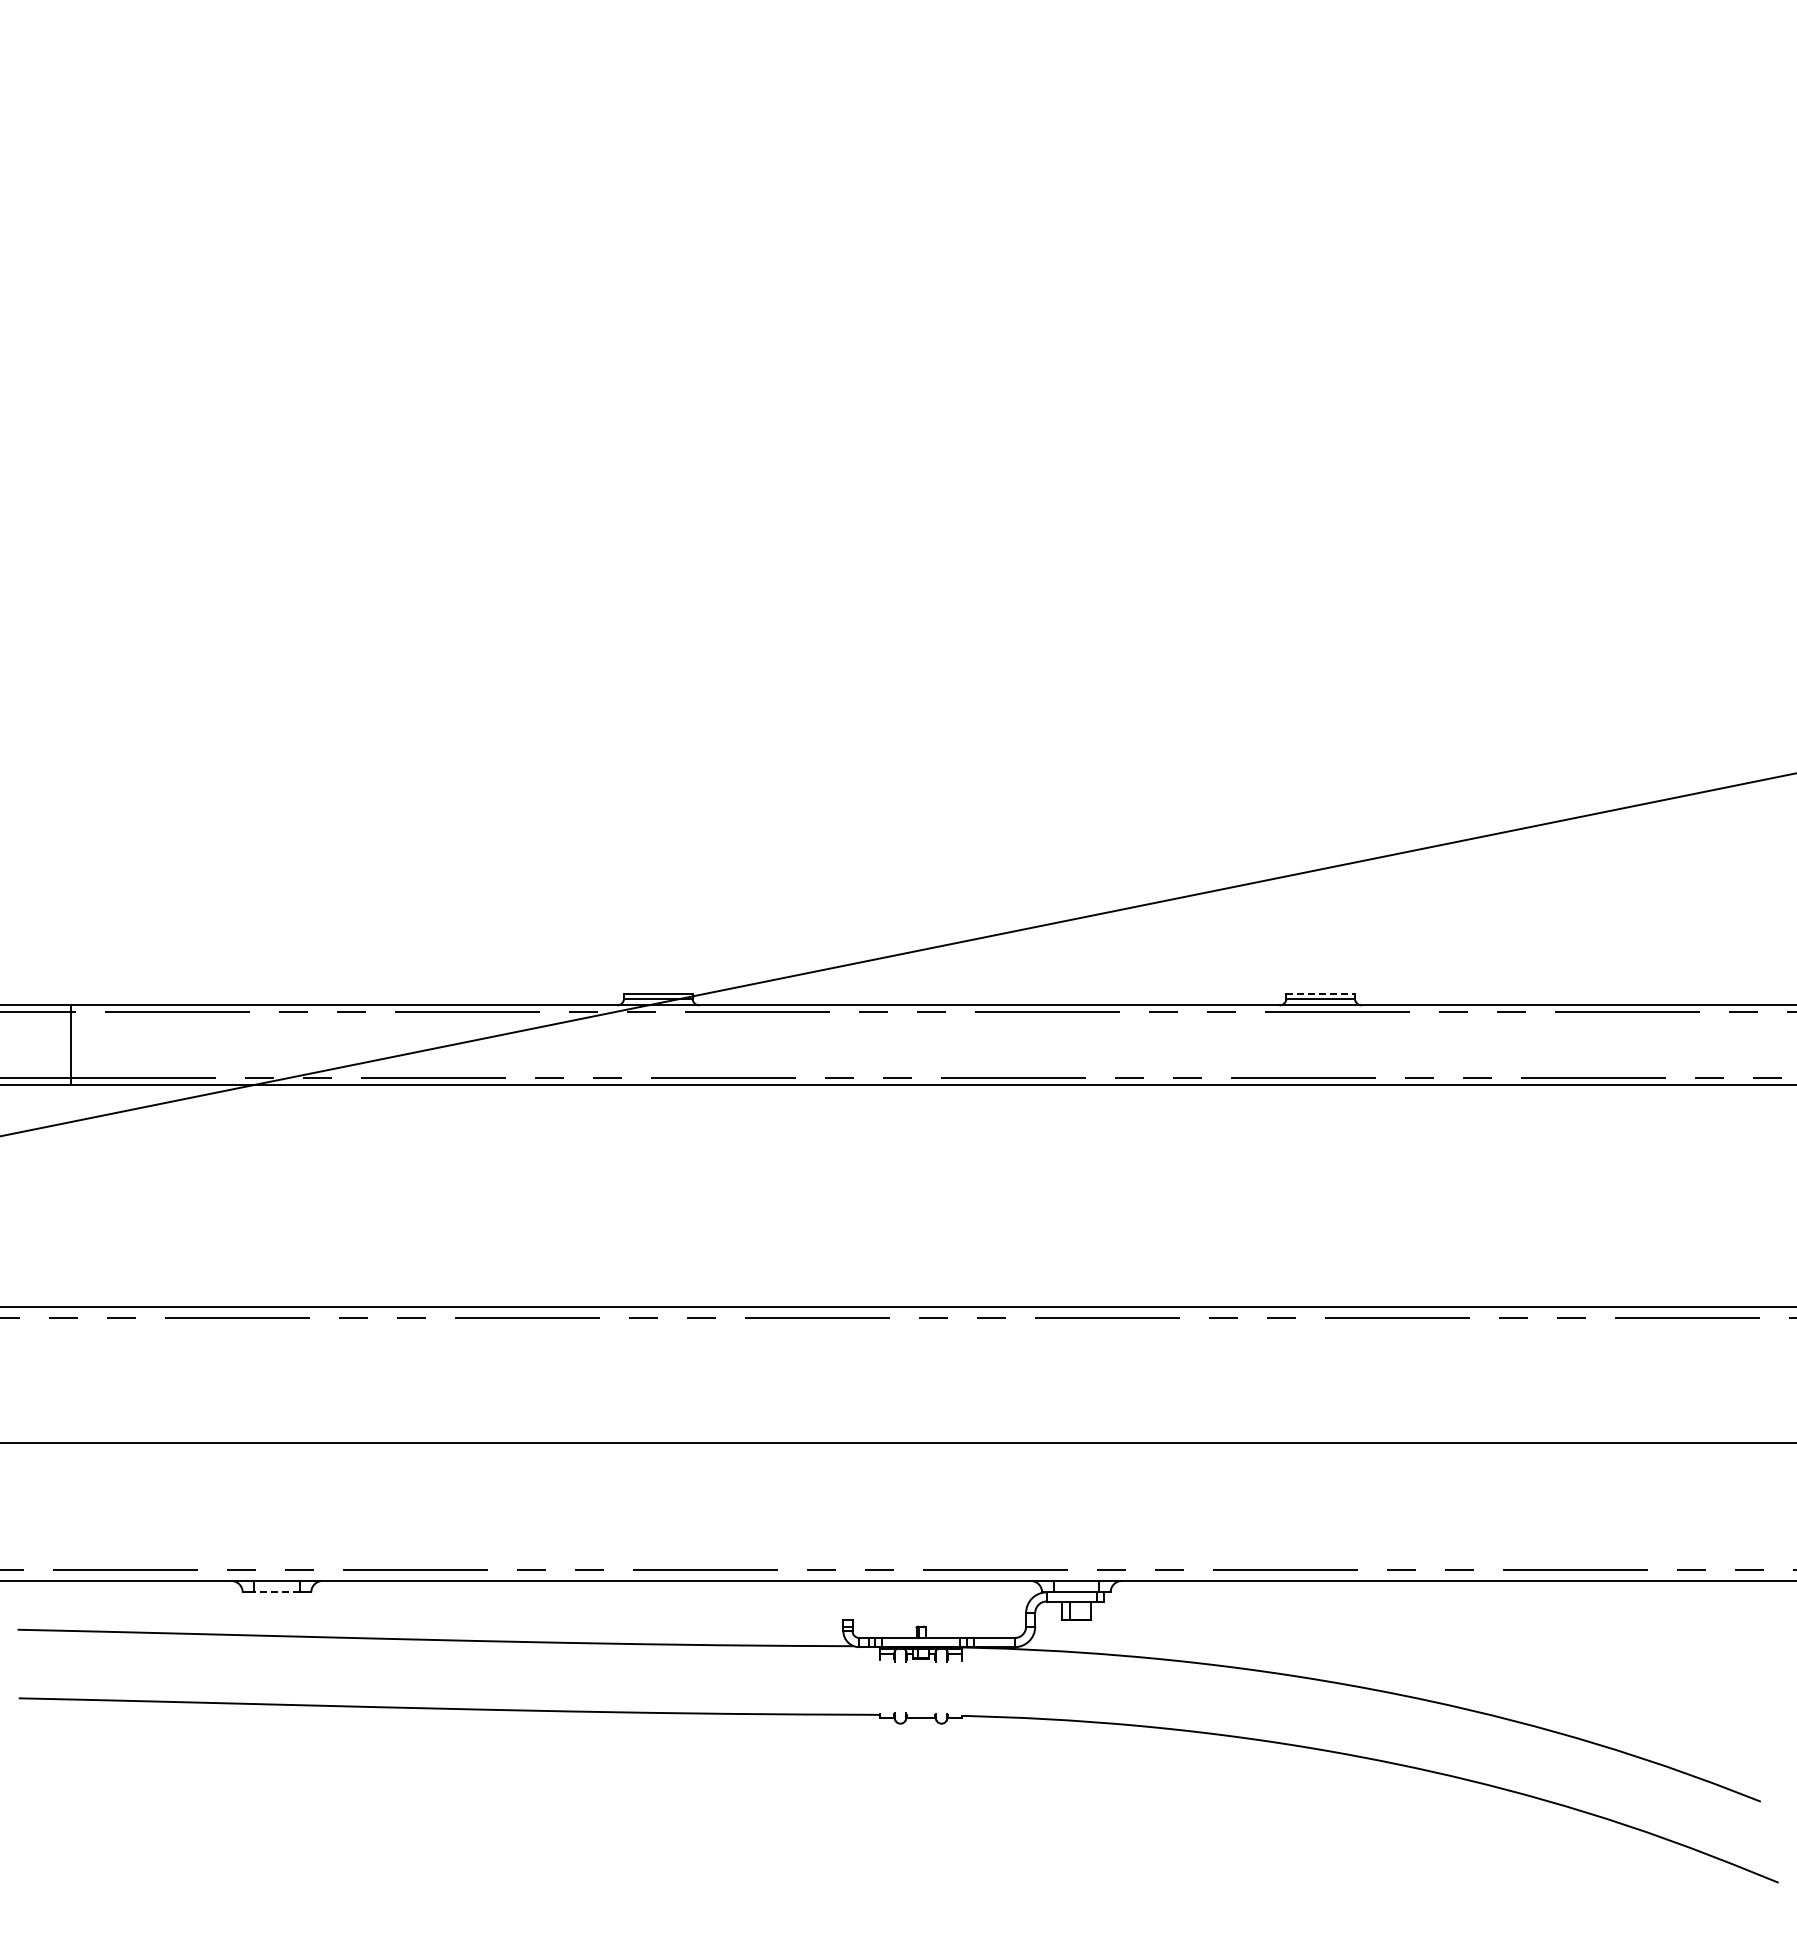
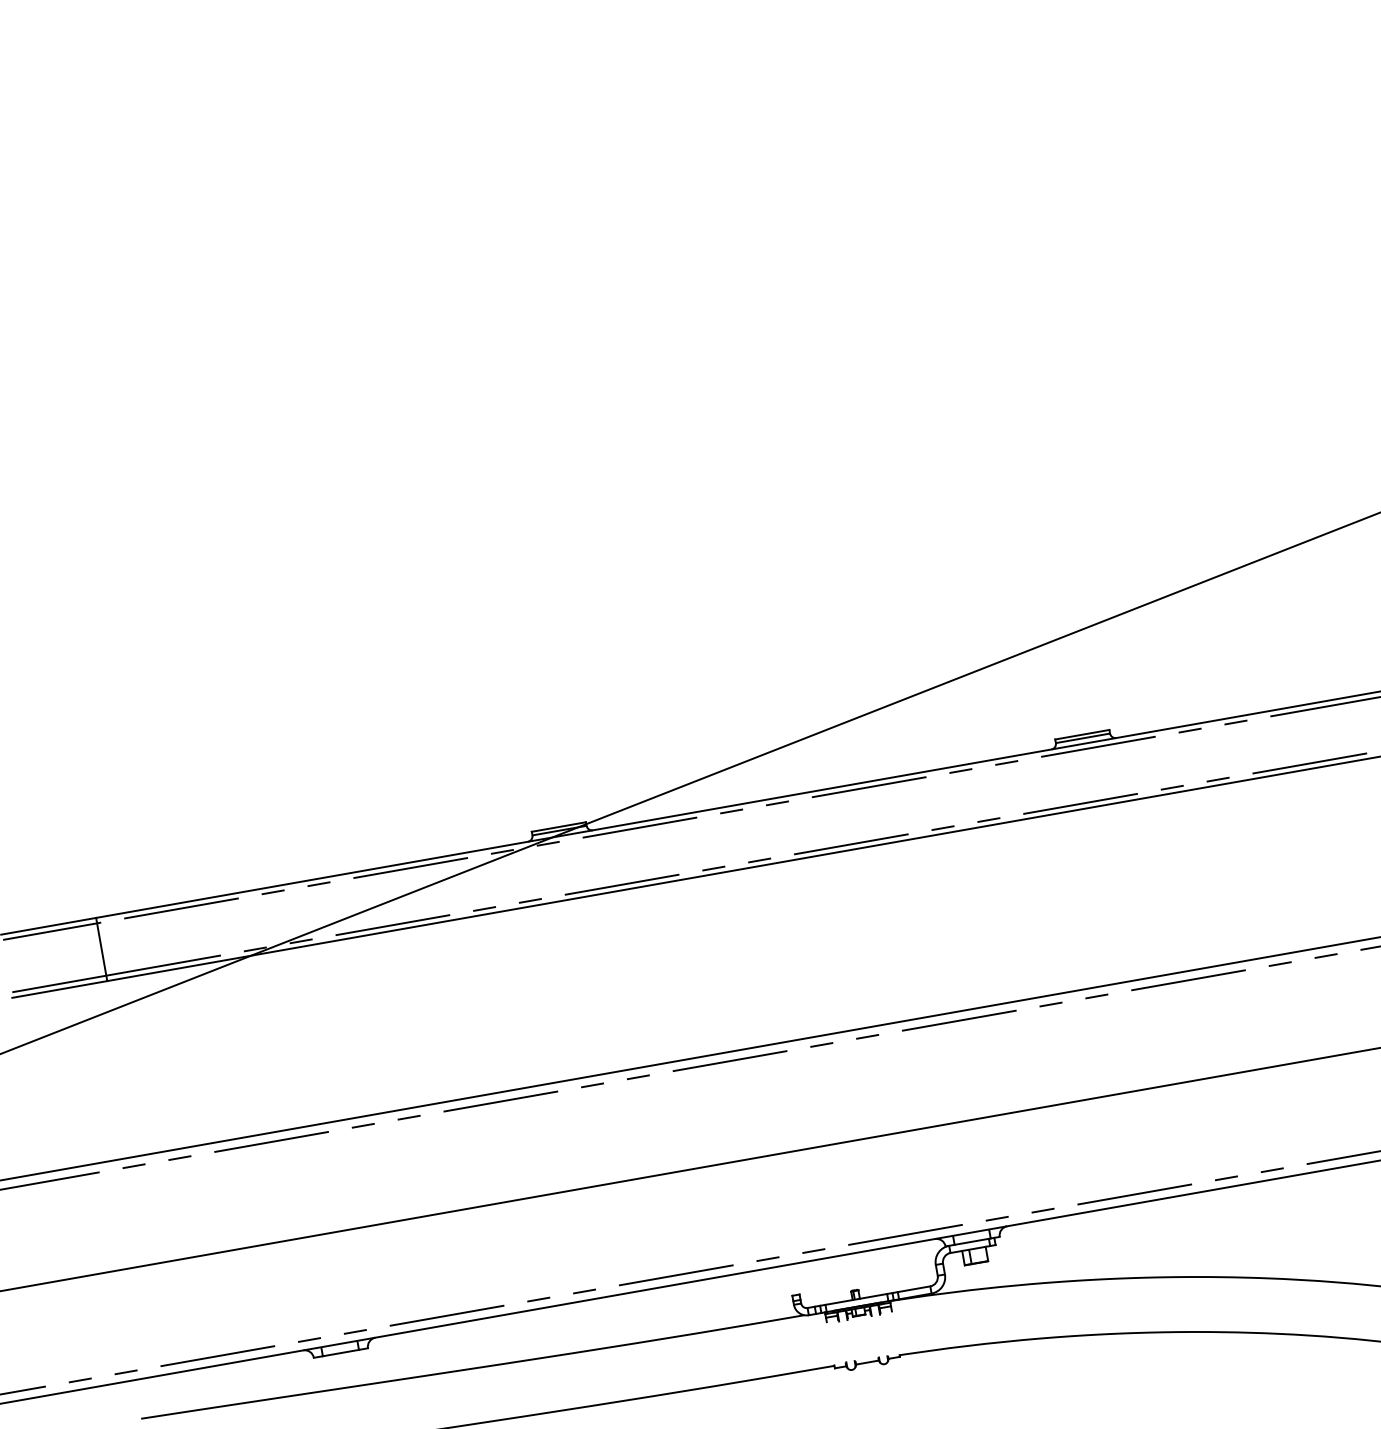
line: (1321, 993) -> (1082, 734), dashed -> solid
line: (277, 1592) -> (341, 1353), dashed -> solid

